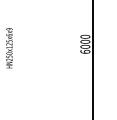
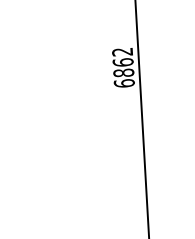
text: (85, 41) -> (123, 61), 6000 -> 6862

